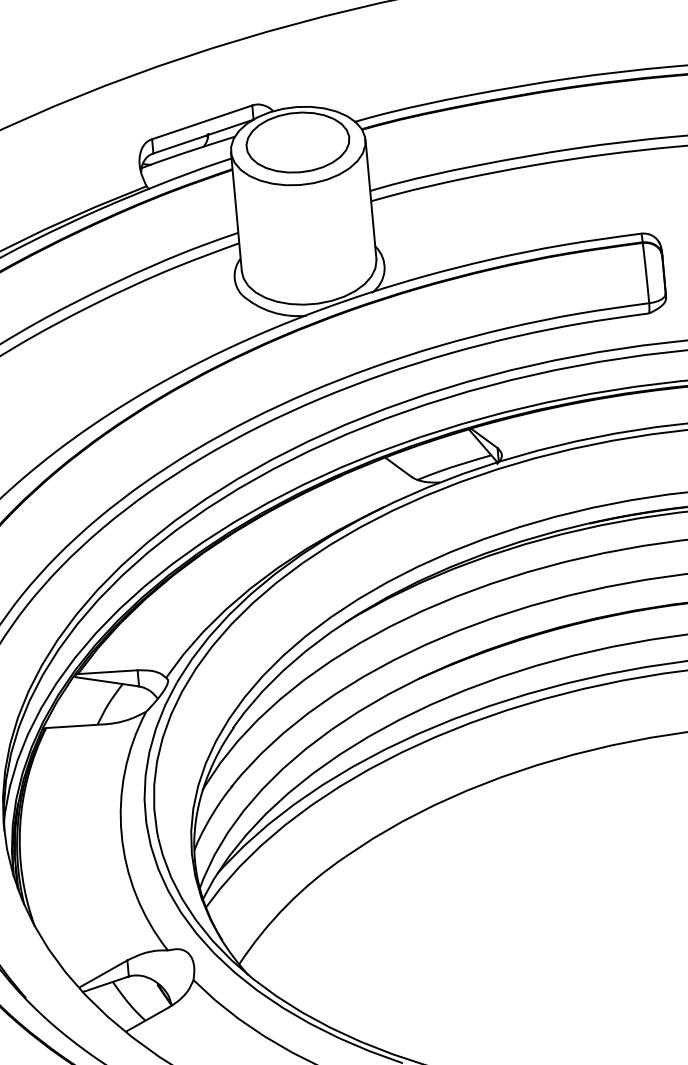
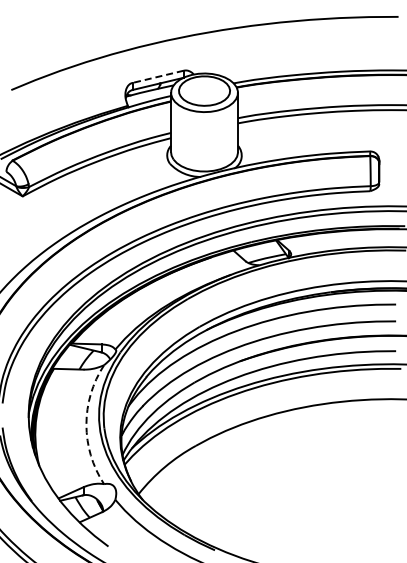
line: (200, 121) -> (157, 76), solid -> dashed
arc: (121, 833) -> (86, 424), solid -> dashed

